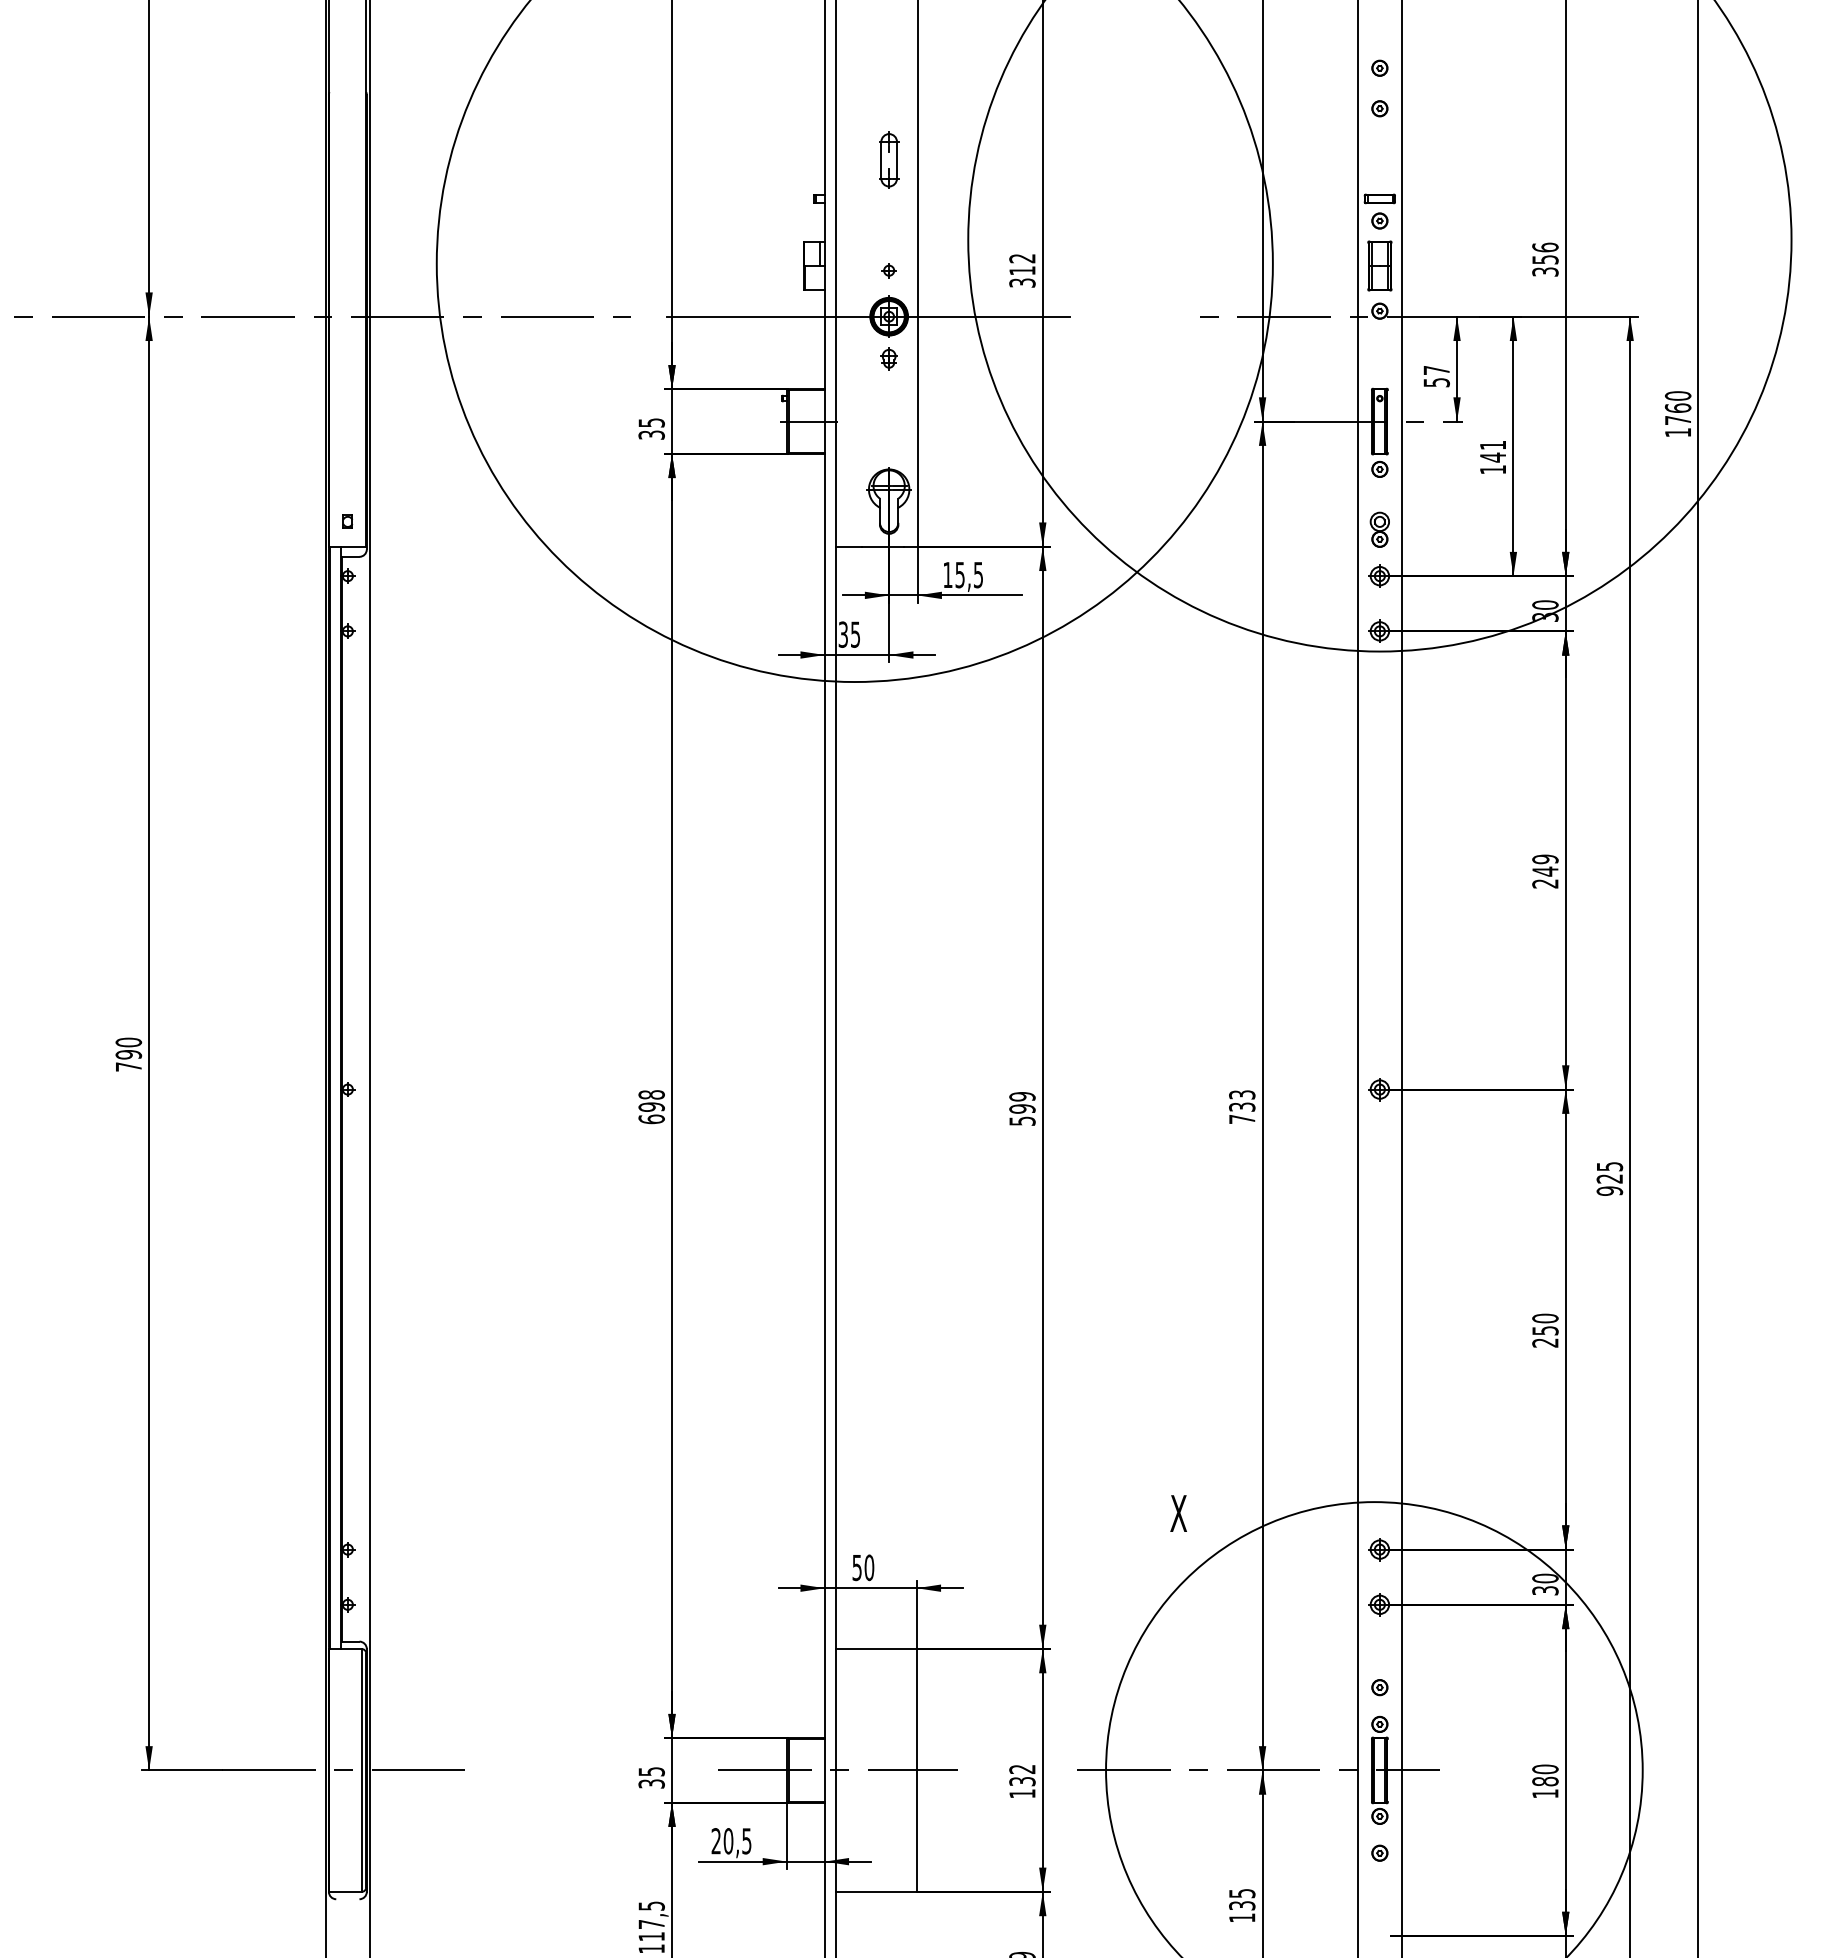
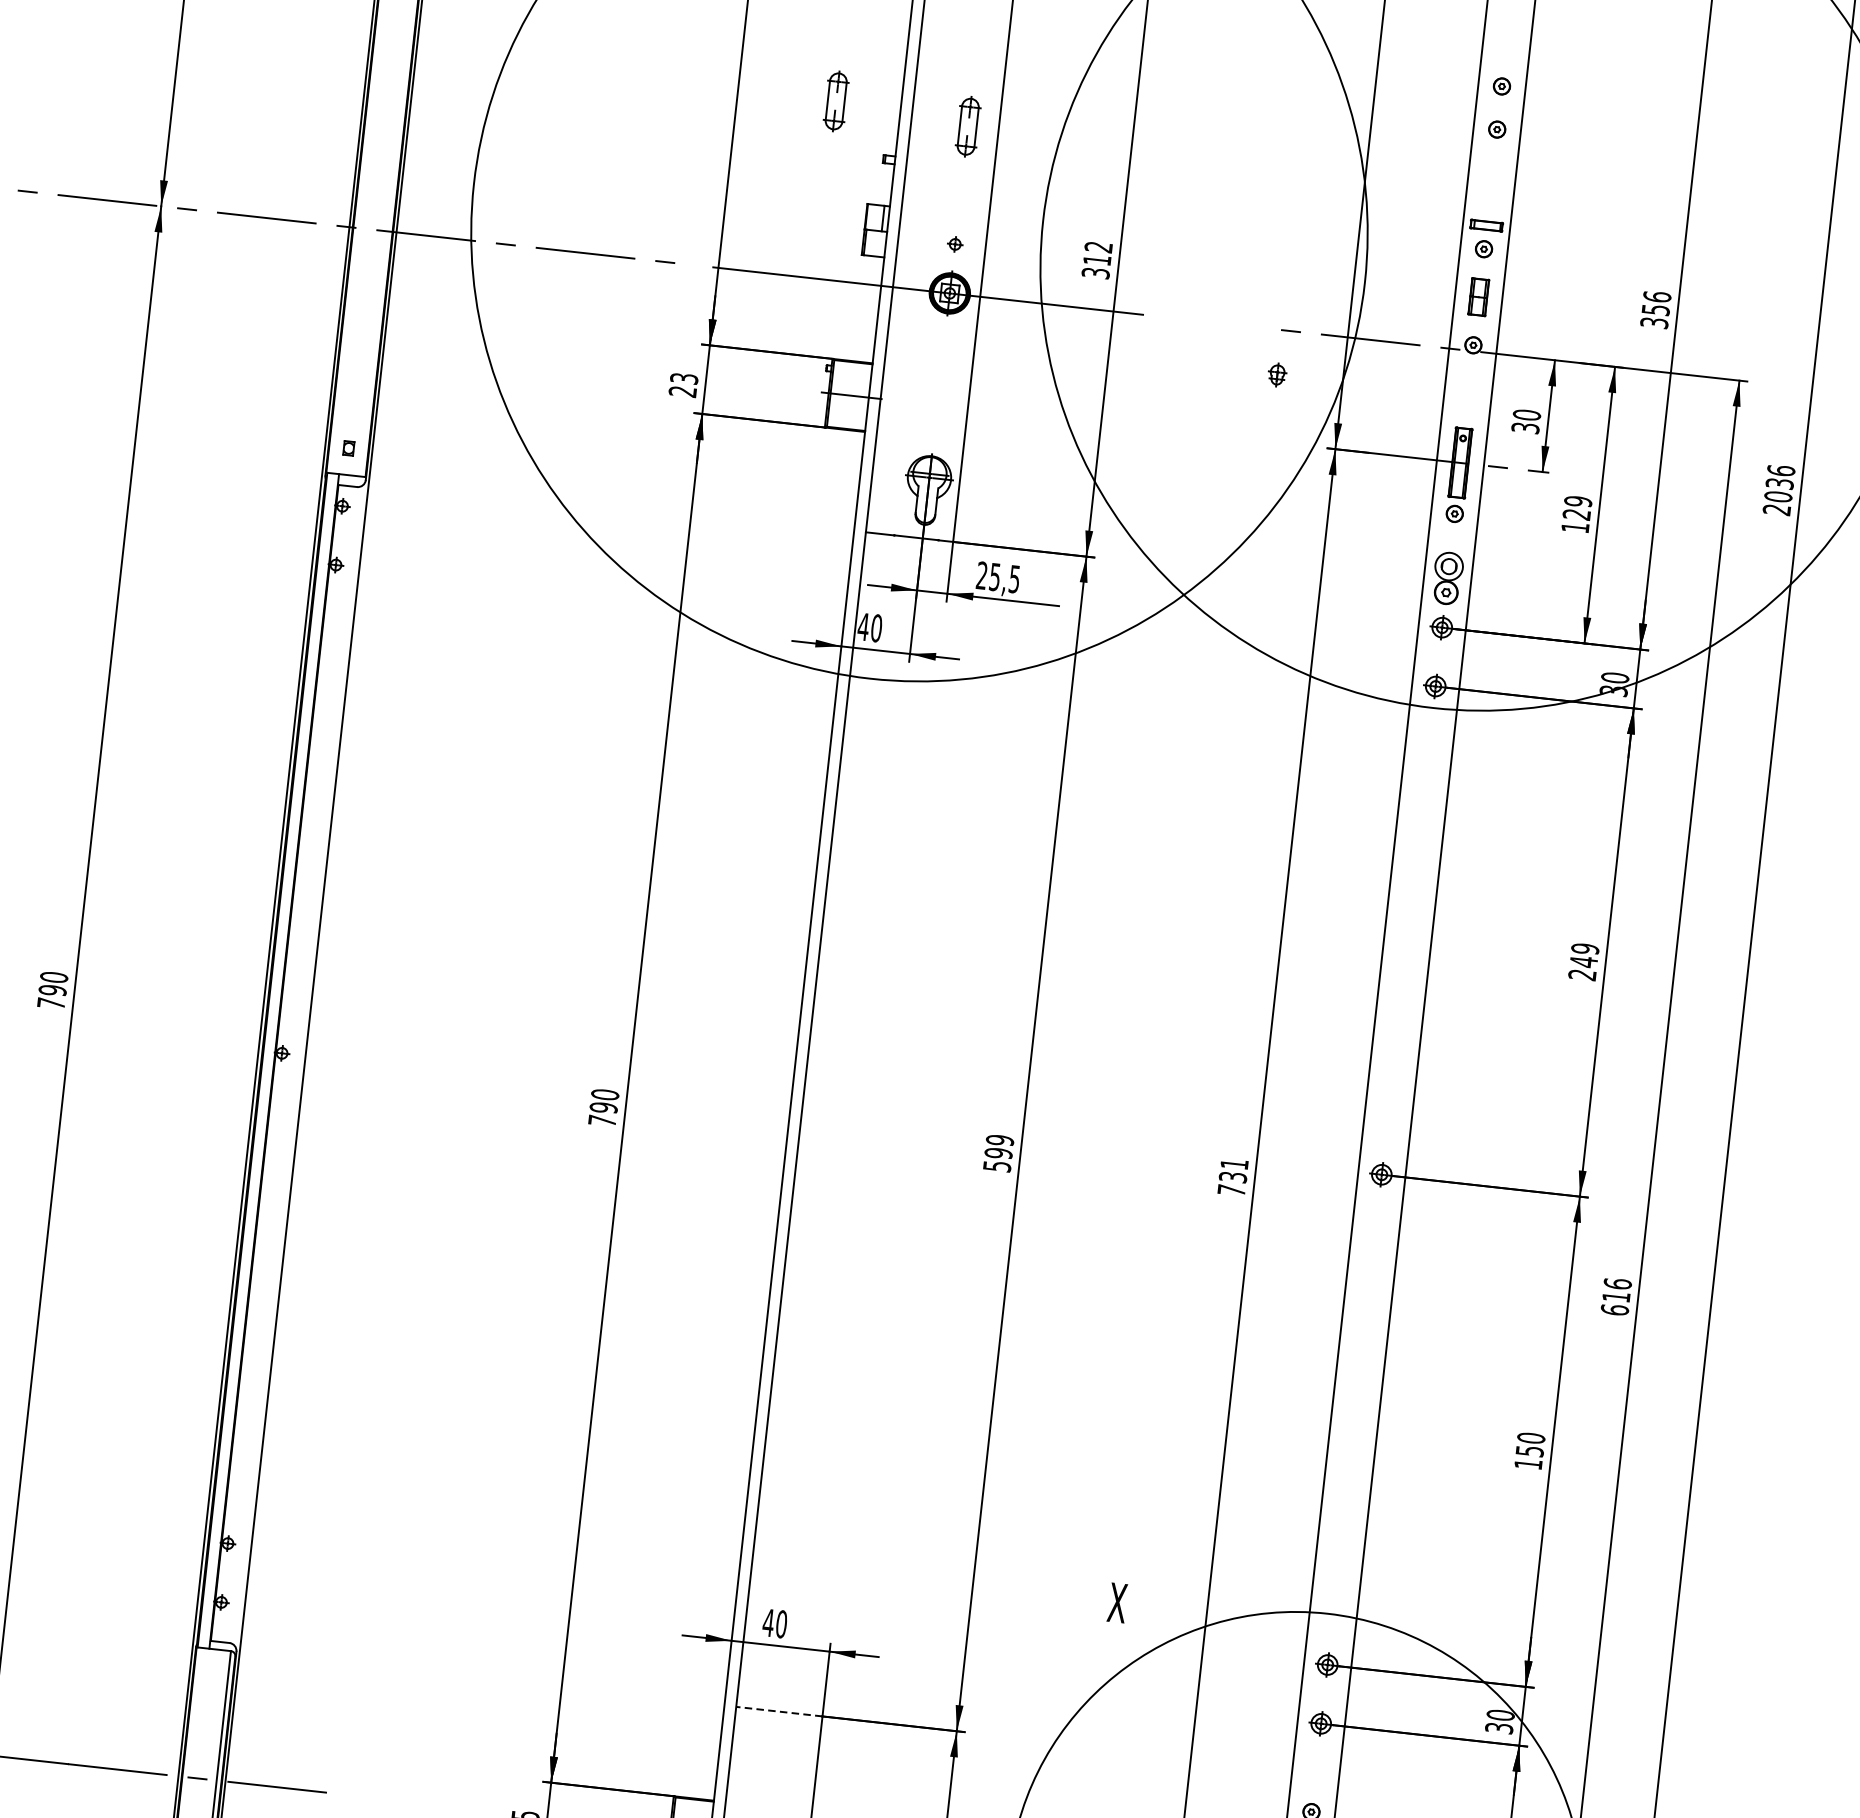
part: (764, 149) -> (836, 100), added
part: (1379, 265) -> (1478, 296), size x0.7
part: (888, 358) -> (1276, 374), moved
text: (1436, 375) -> (1526, 420), 57 -> 30
text: (1677, 414) -> (1778, 490), 1760 -> 2036
text: (651, 428) -> (683, 384), 35 -> 23
text: (1492, 451) -> (1576, 508), 141 -> 129
part: (1379, 529) -> (1447, 577), size x1.4
text: (947, 574) -> (981, 575), 15,5 -> 25,5
text: (849, 634) -> (870, 627), 35 -> 40
text: (1242, 1094) -> (1234, 1163), 733 -> 731
text: (651, 1107) -> (603, 1108), 698 -> 790
text: (1609, 1178) -> (1616, 1296), 925 -> 616
text: (1545, 1342) -> (1528, 1463), 250 -> 150
text: (857, 1568) -> (768, 1623), 50 -> 40
line: (875, 1648) -> (778, 1711), solid -> dashed

